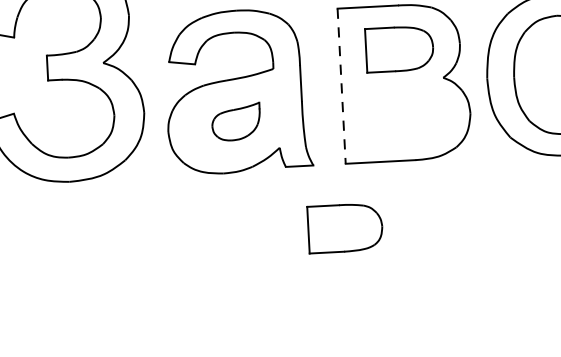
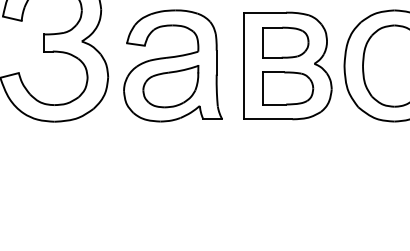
line: (341, 86) -> (244, 66), dashed -> solid
part: (235, 121) -> (170, 86), size x1.67
part: (346, 228) -> (288, 88), moved

